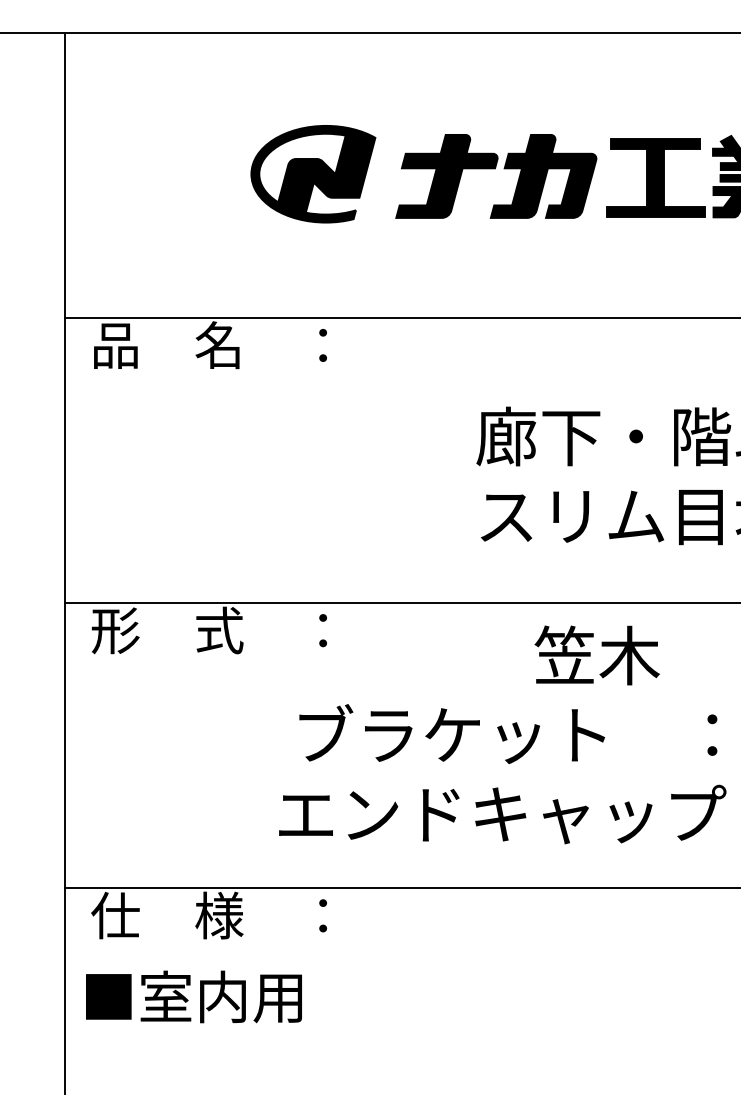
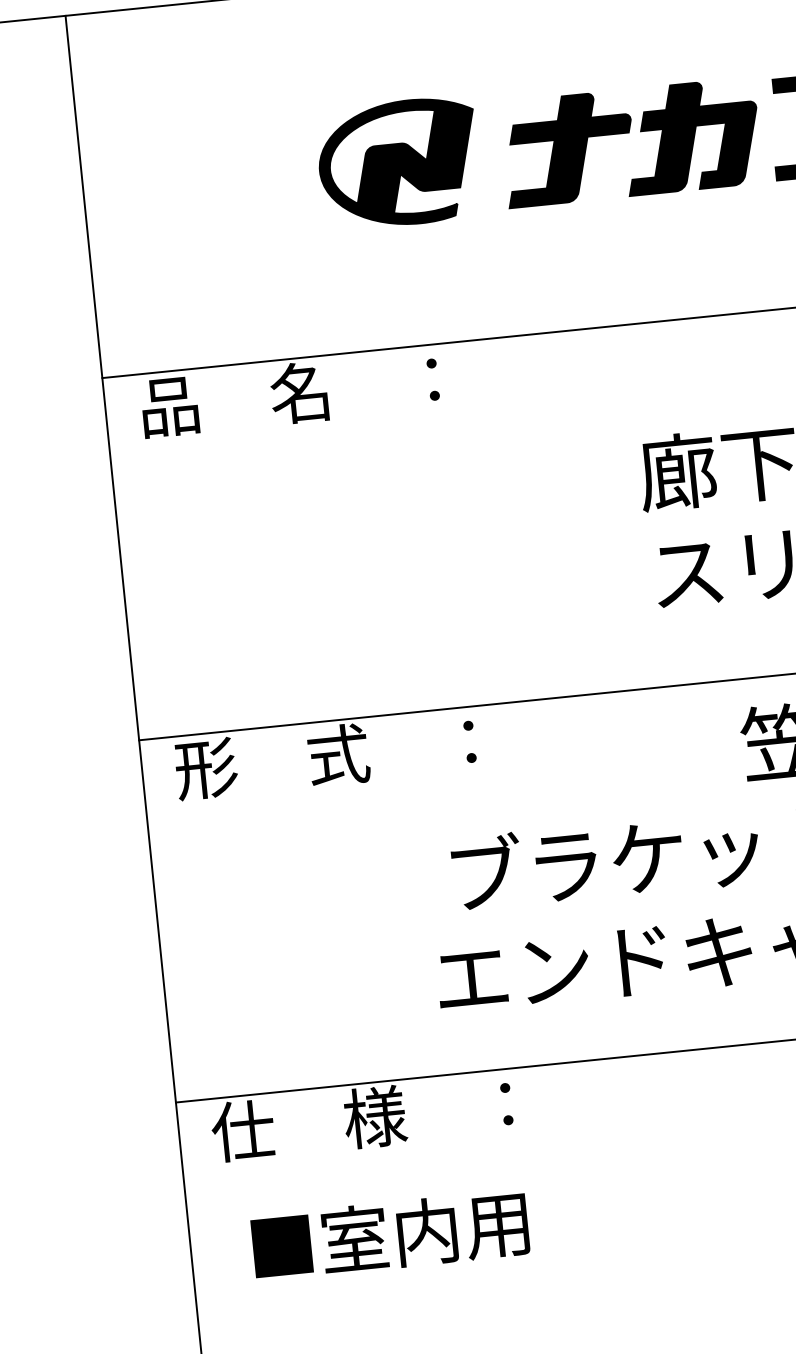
text: (193, 996) -> (389, 1234), moved

